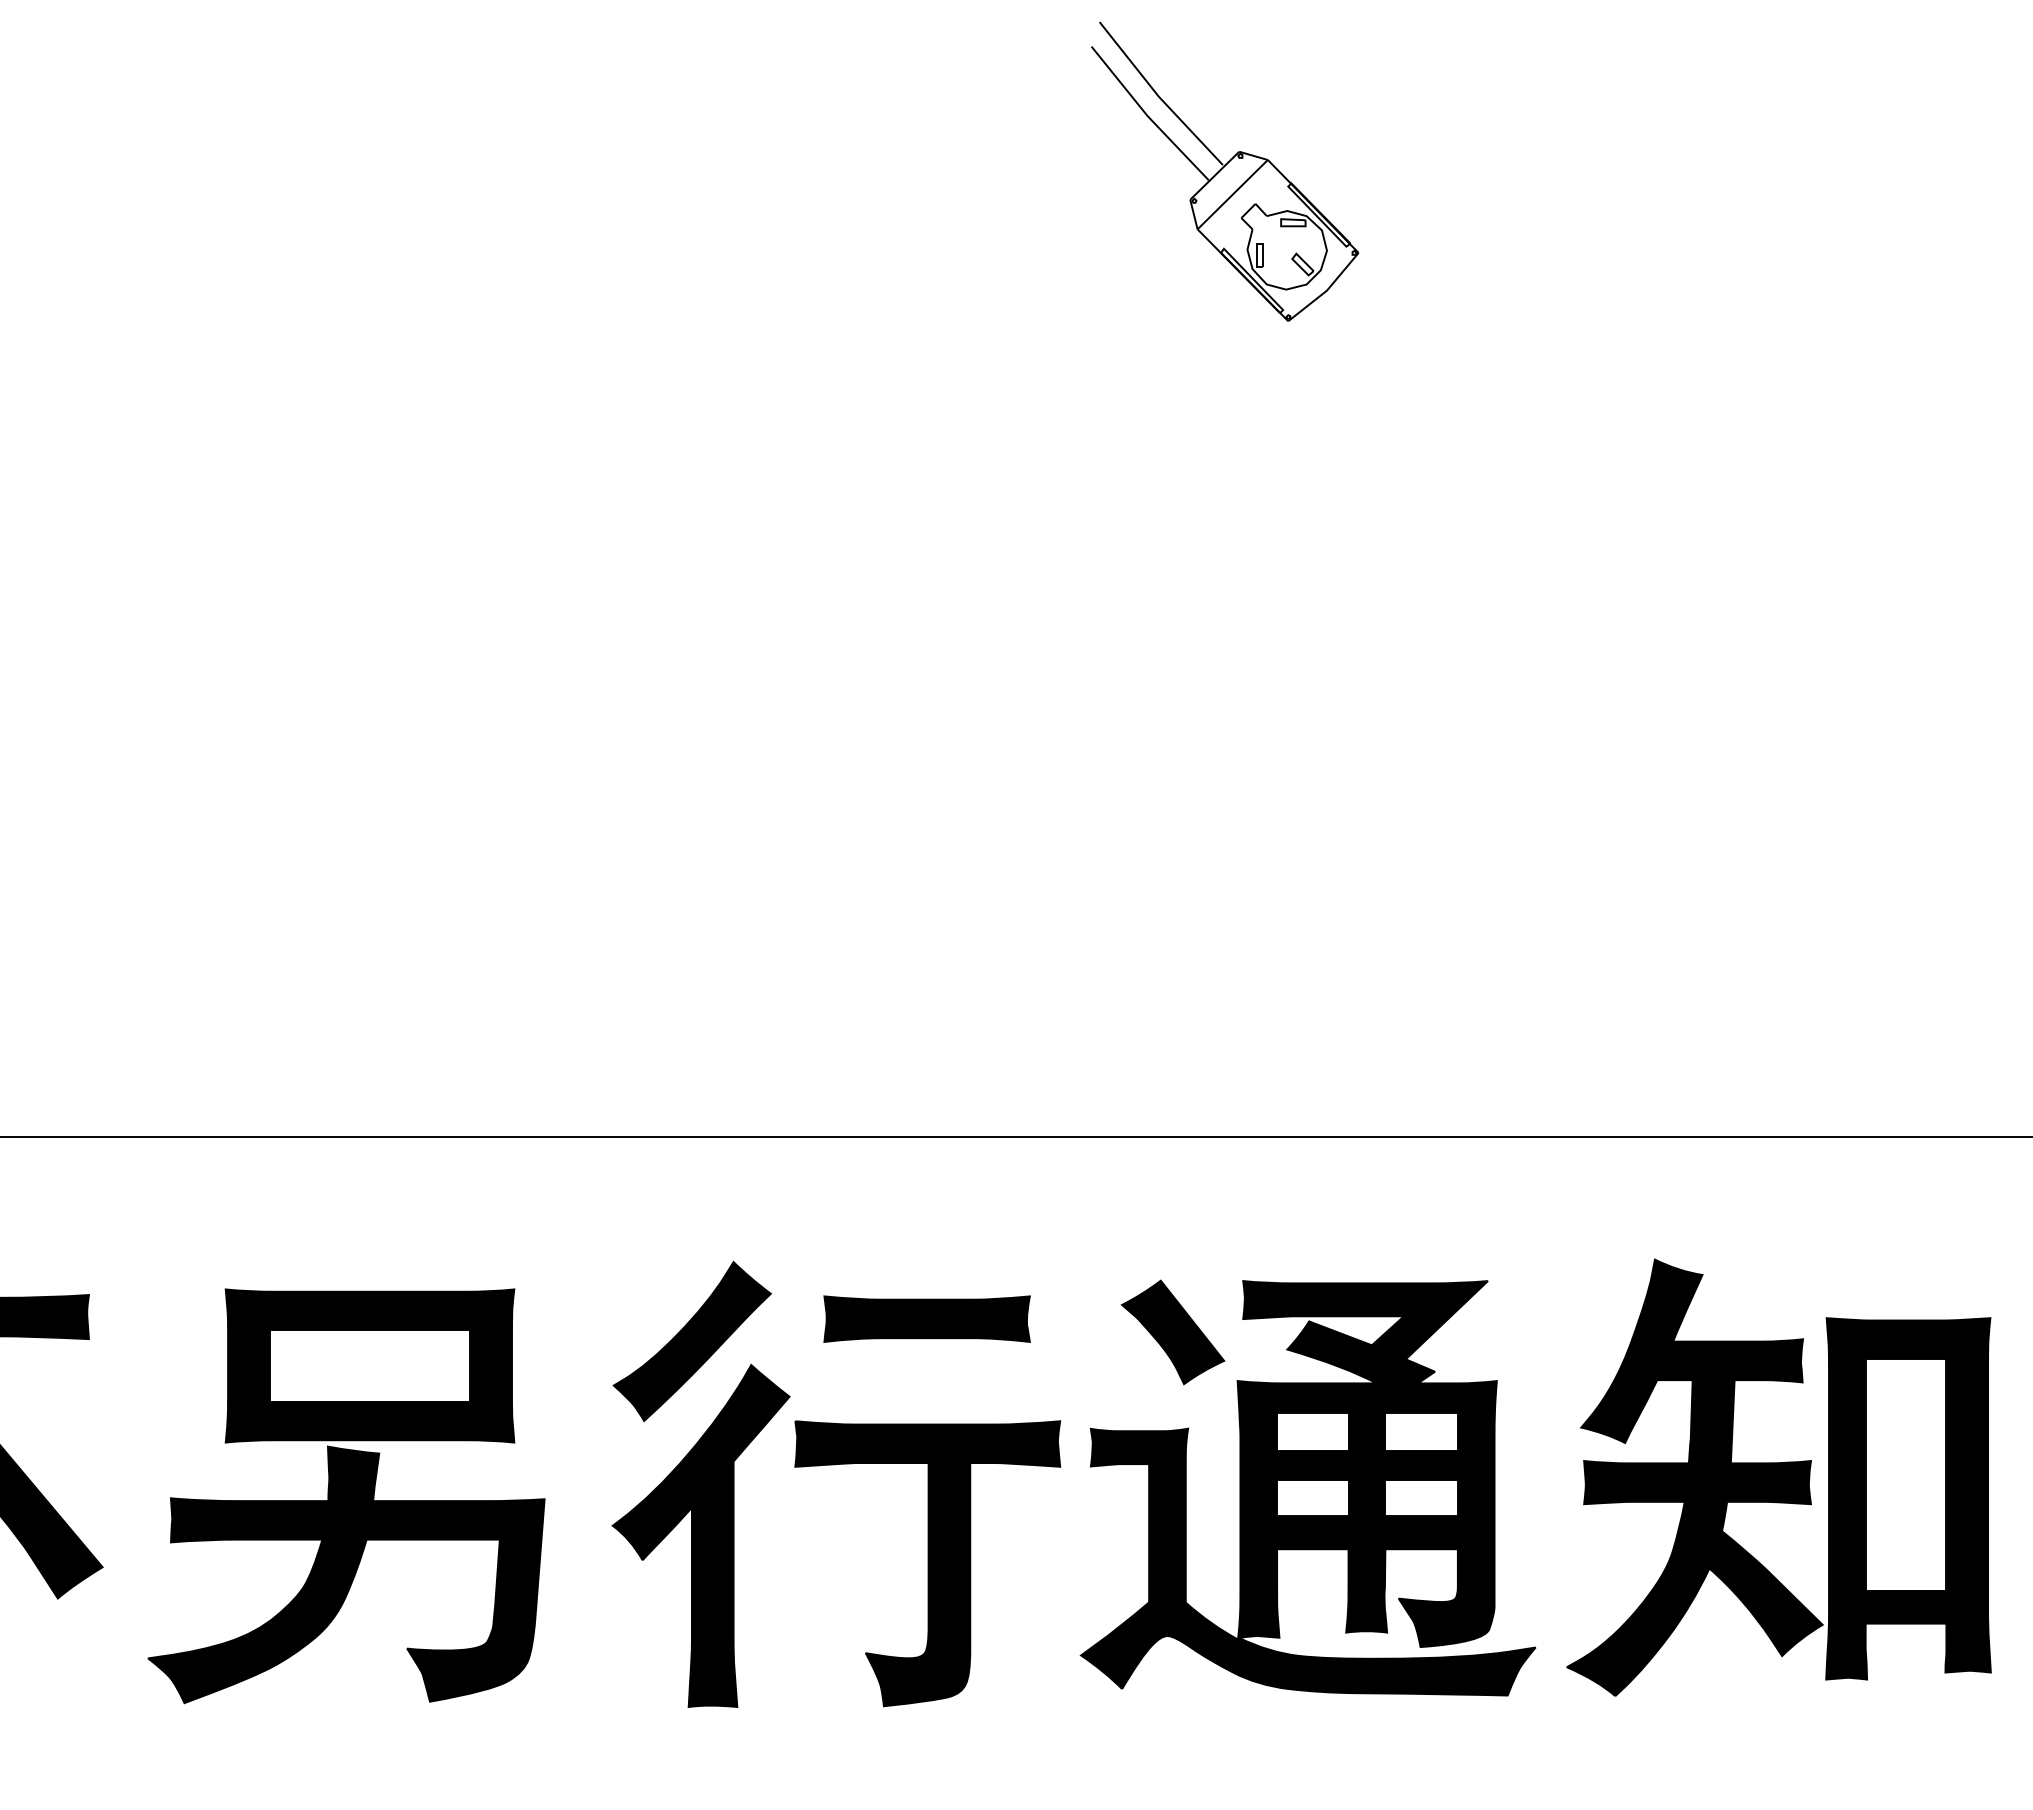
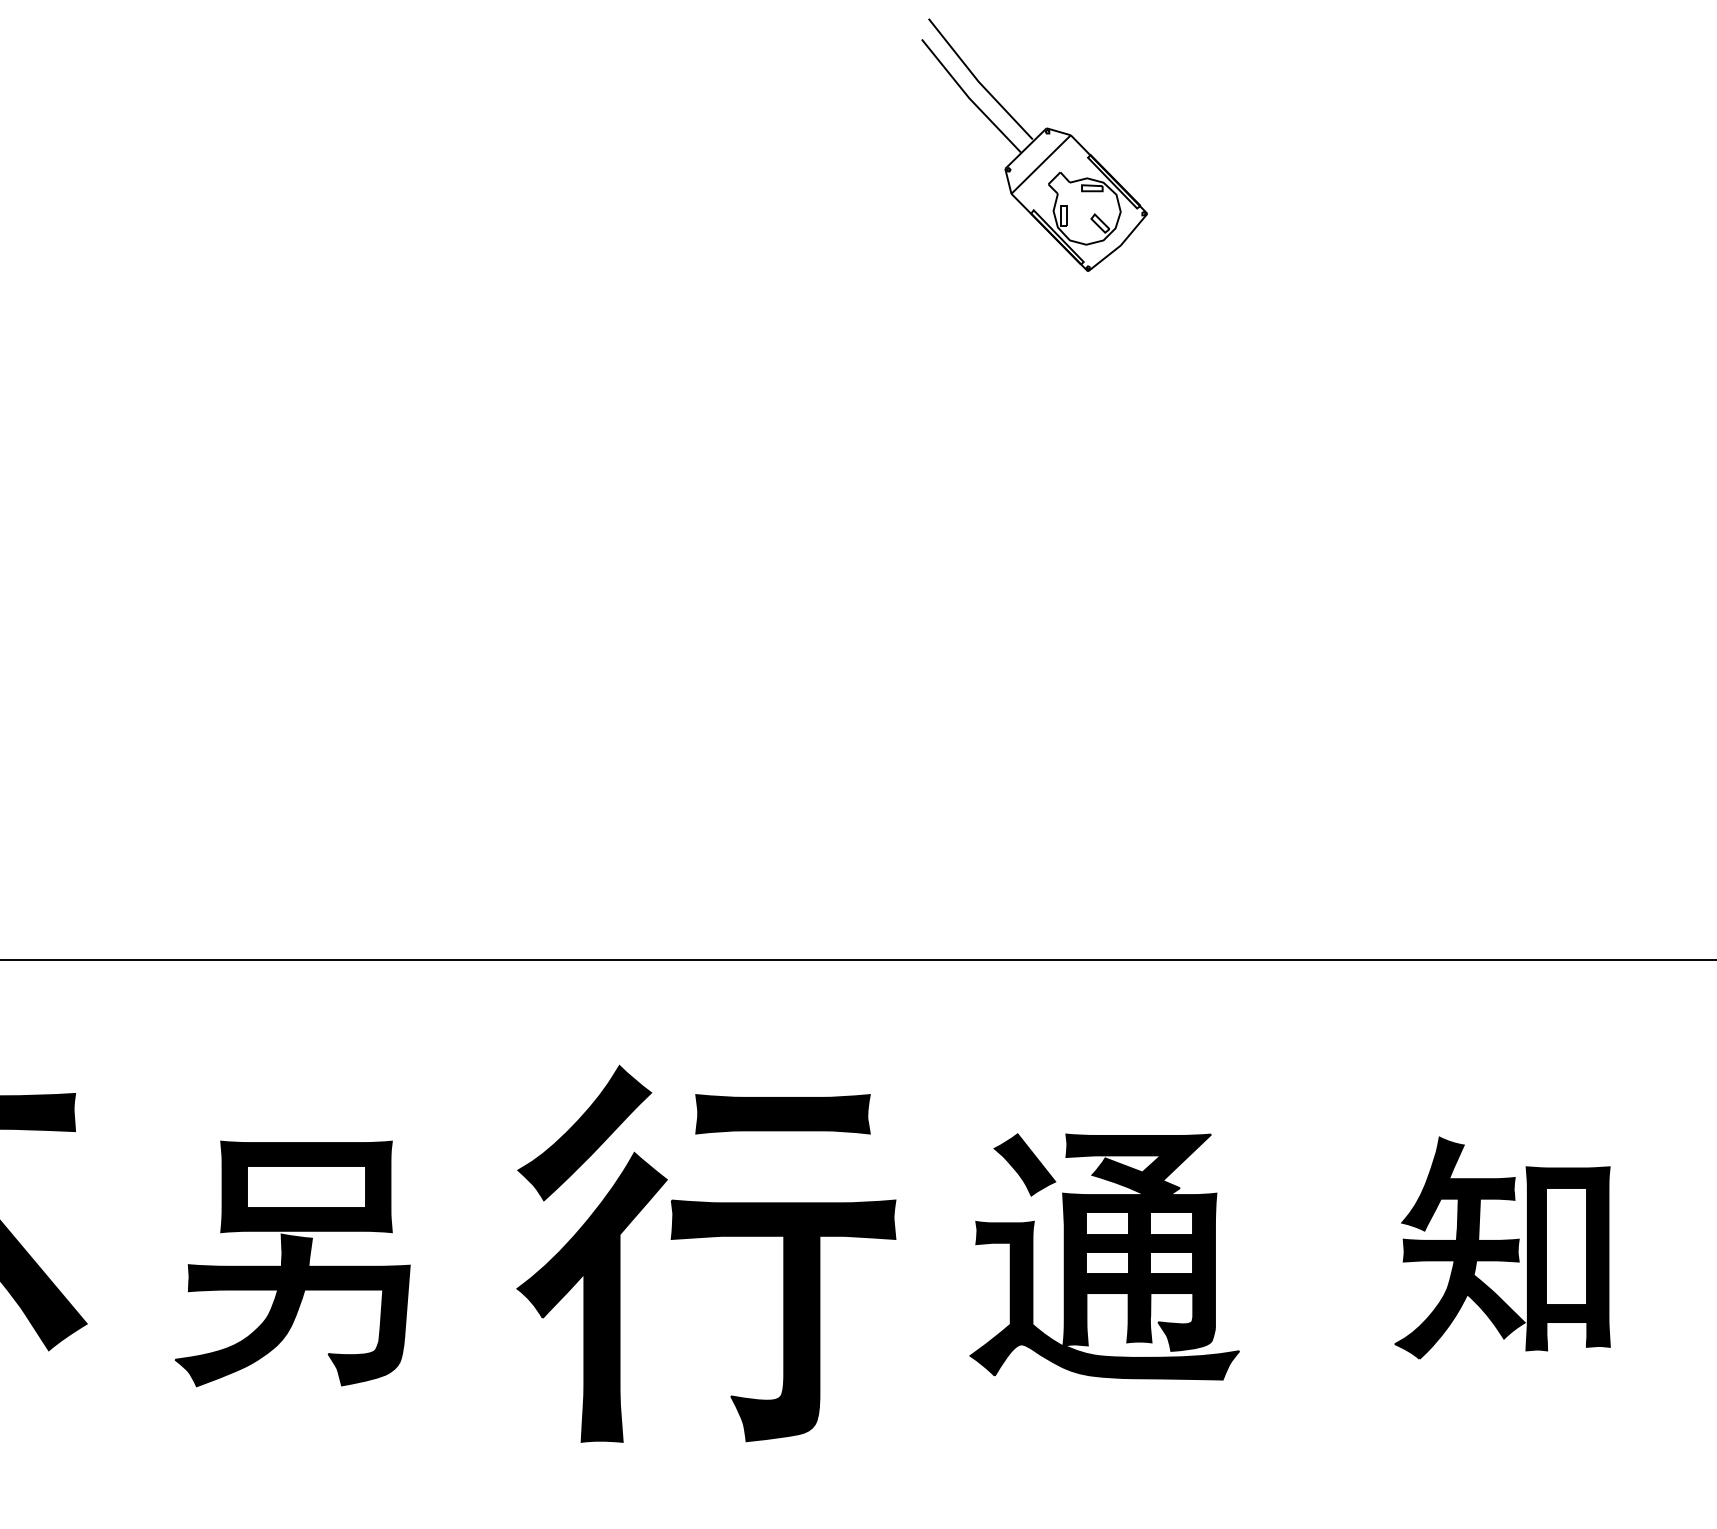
part: (1778, 1477) -> (1502, 1248), size x0.6
part: (1307, 1487) -> (1104, 1256), size x0.7
part: (346, 1496) -> (292, 1264), size x0.7

